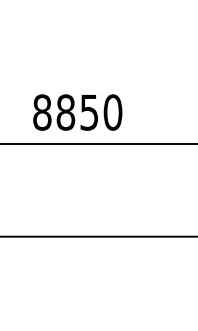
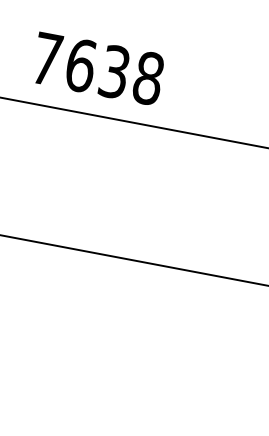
text: (77, 112) -> (97, 68), 8850 -> 7638

